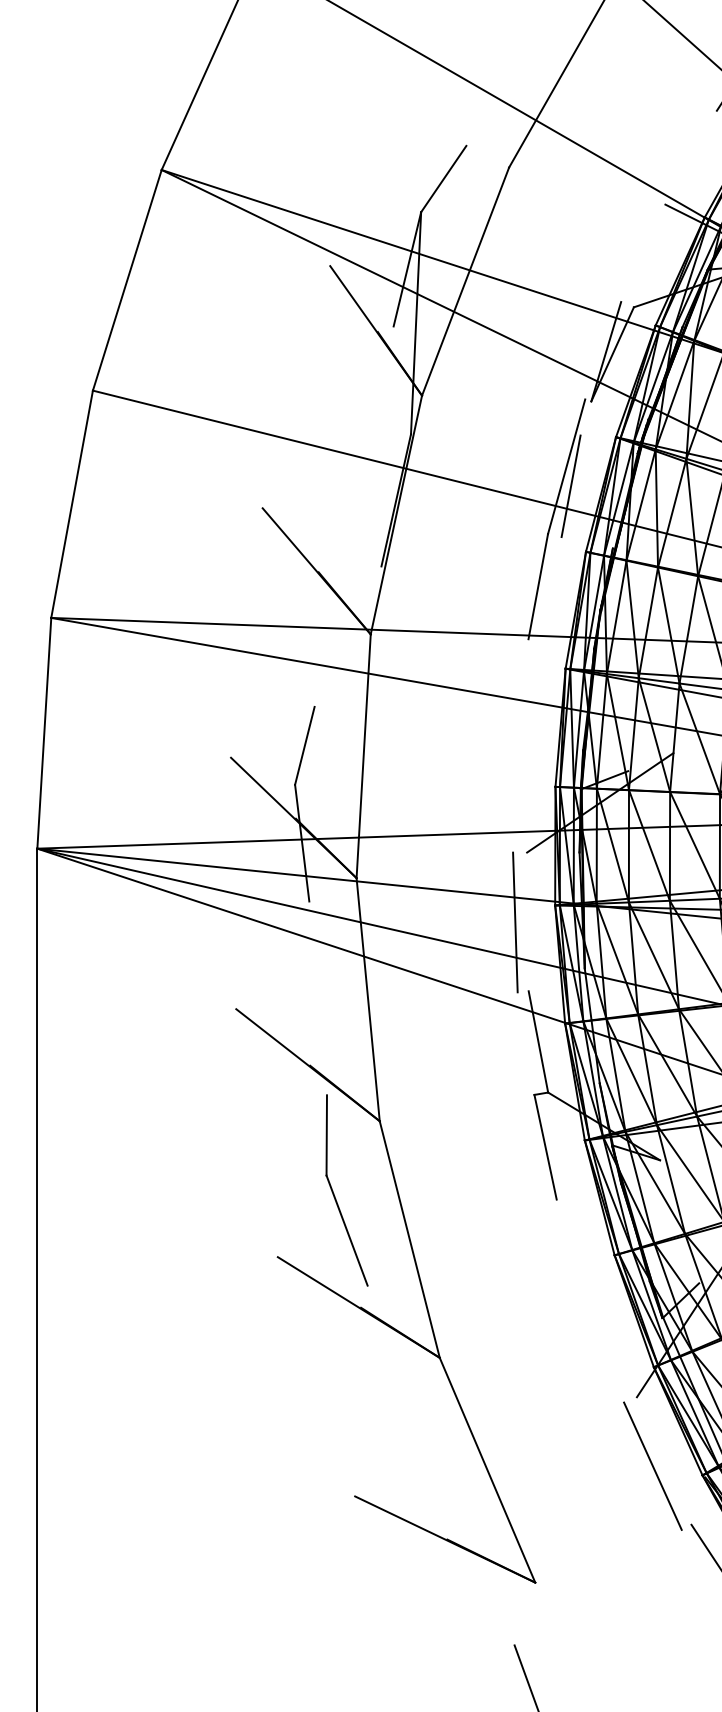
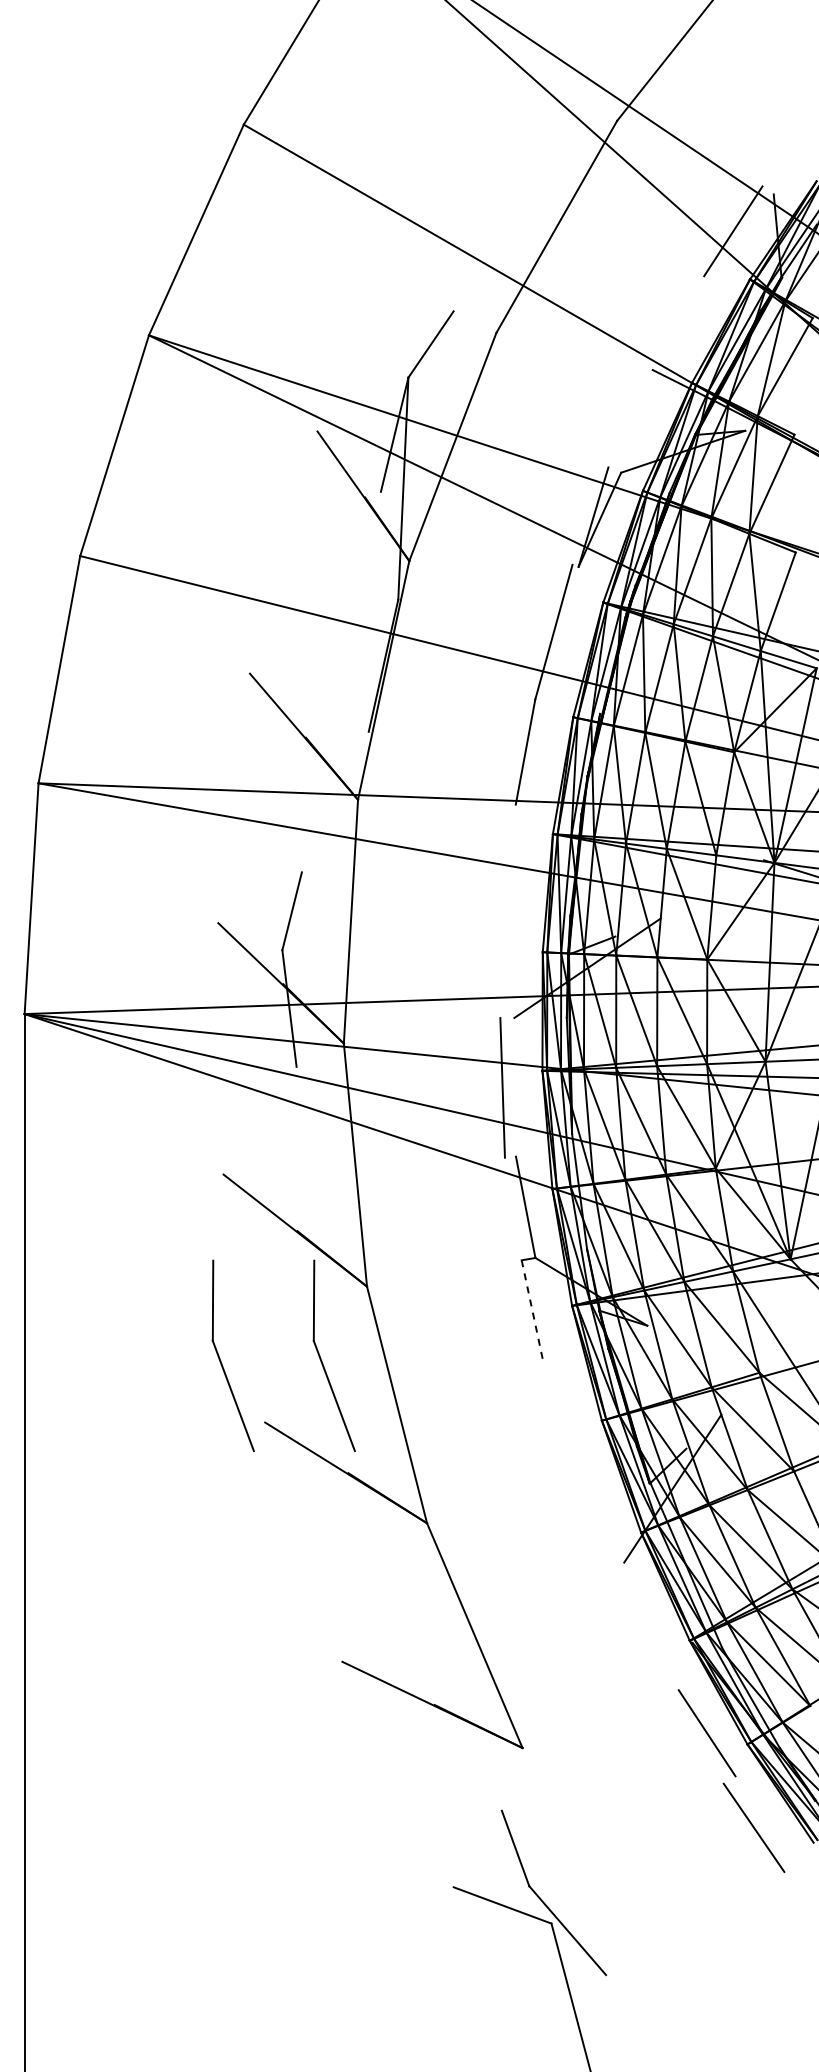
line: (570, 486) -> (557, 651), removed
line: (545, 1147) -> (532, 1312), solid -> dashed
part: (234, 1195) -> (221, 1360), added
line: (653, 1466) -> (640, 1631), removed

